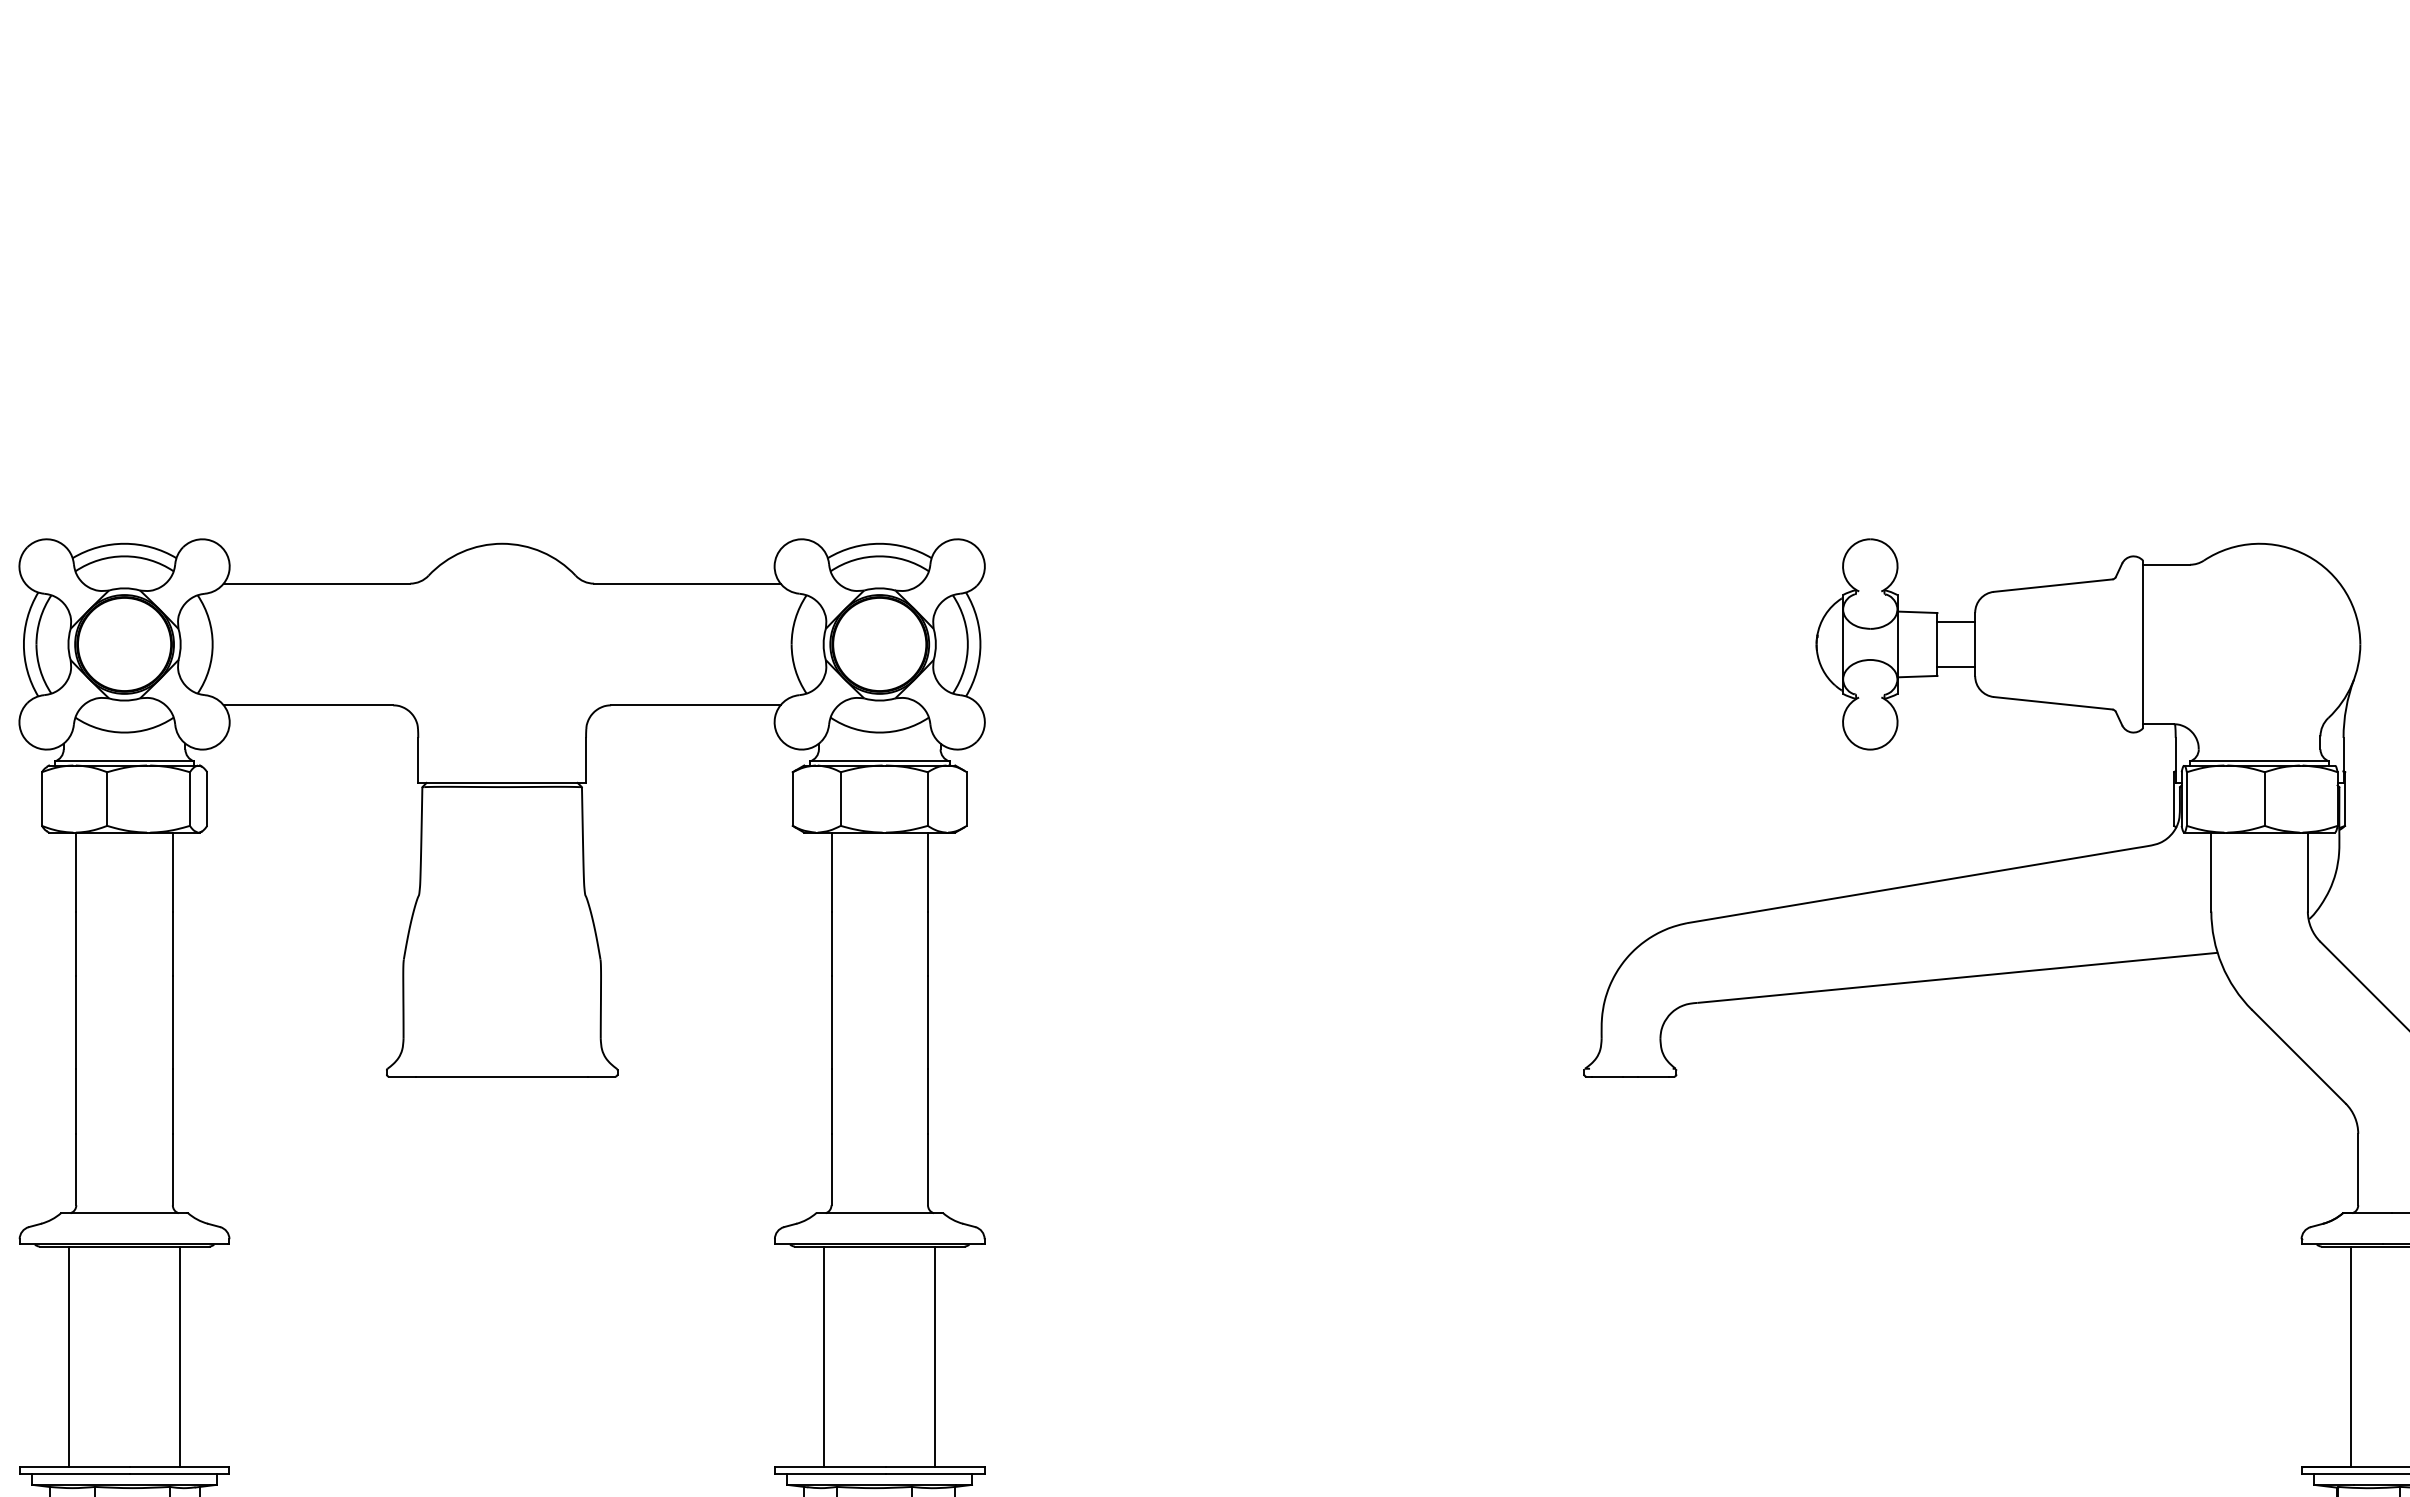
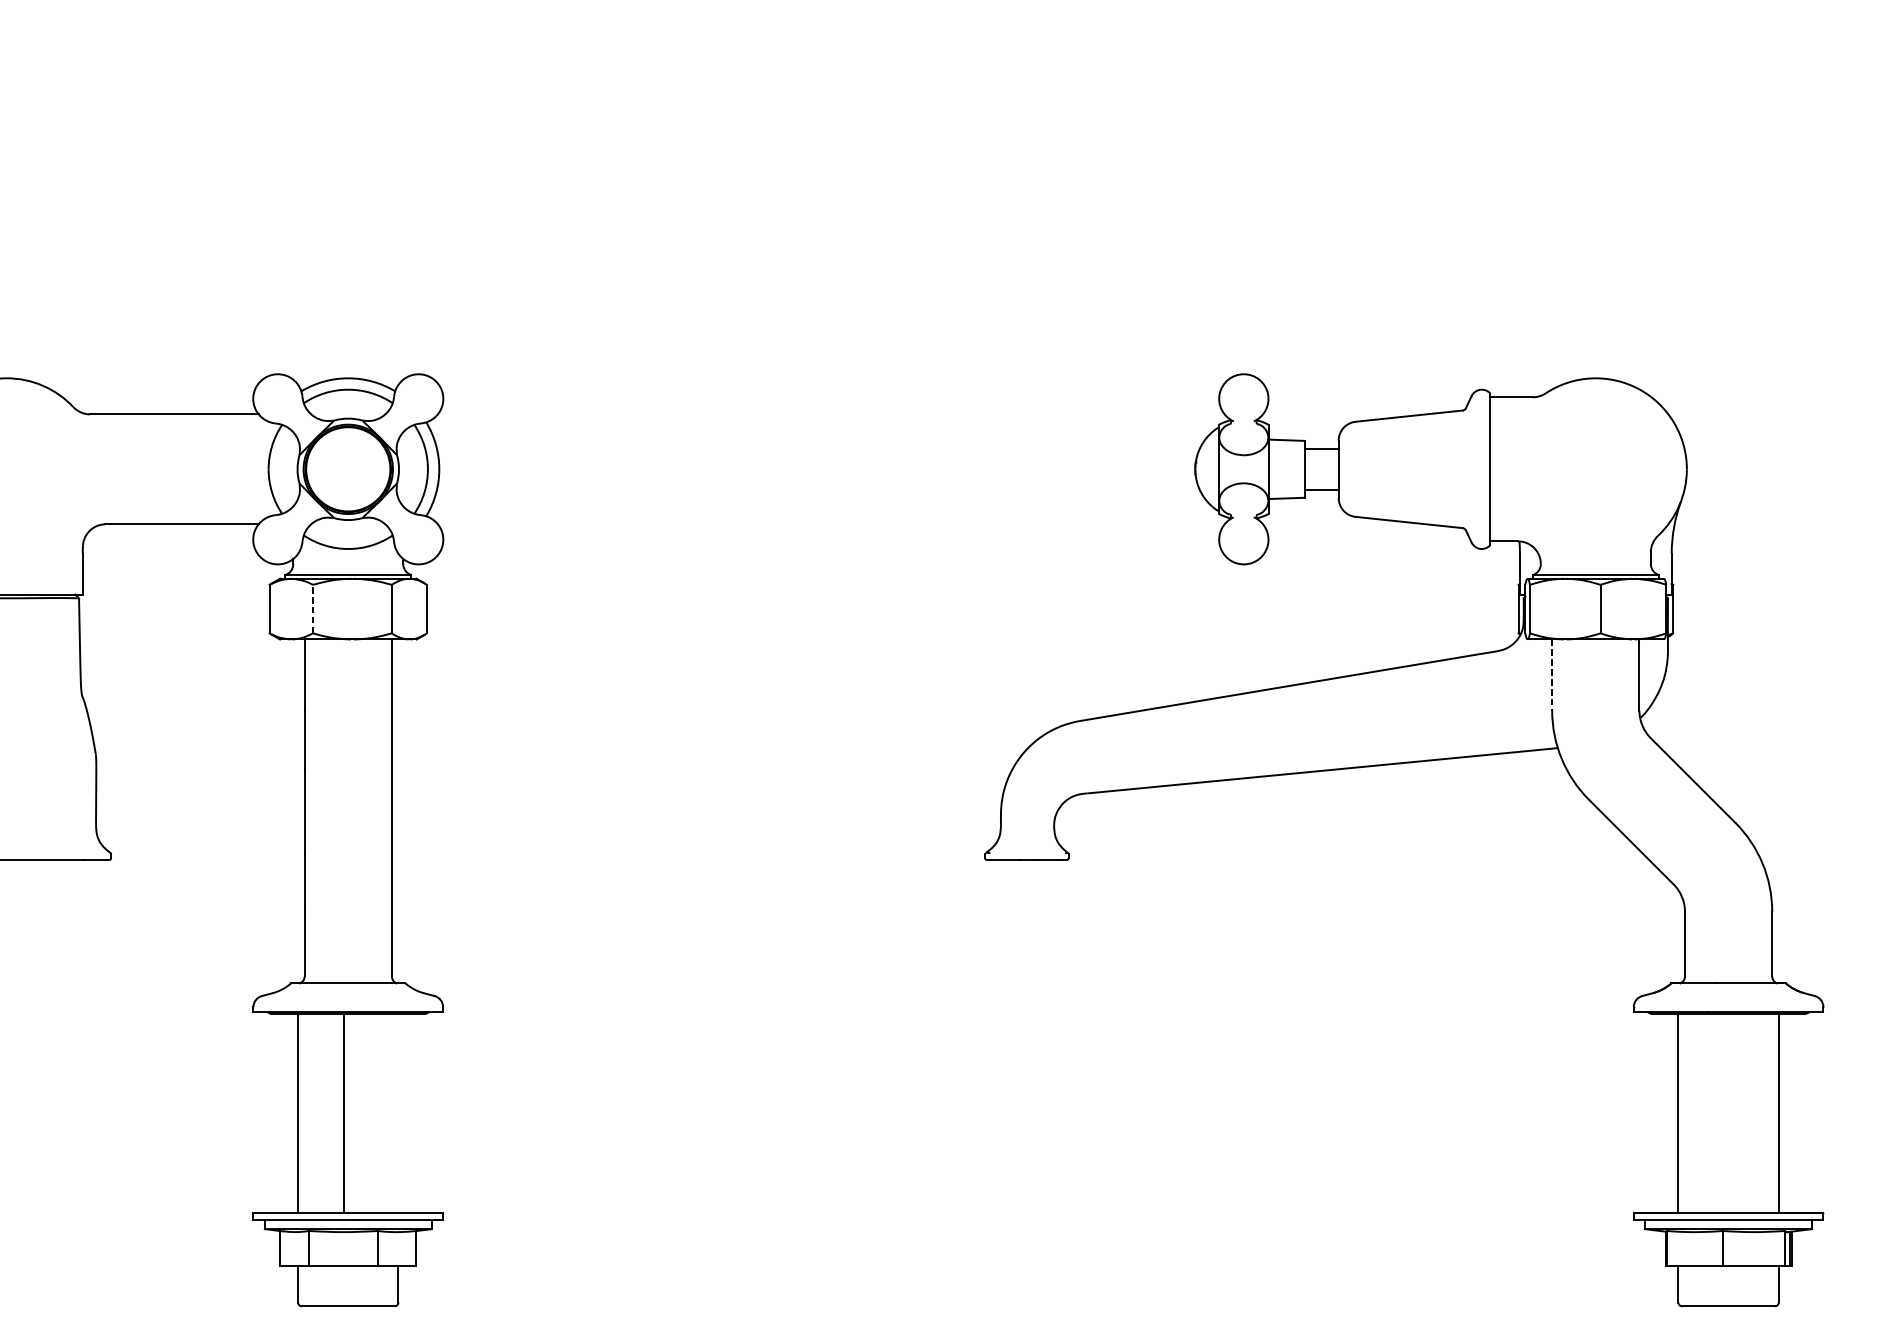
line: (840, 799) -> (312, 609), solid -> dashed
line: (2211, 872) -> (1552, 675), solid -> dashed
line: (935, 1356) -> (344, 1113), moved

